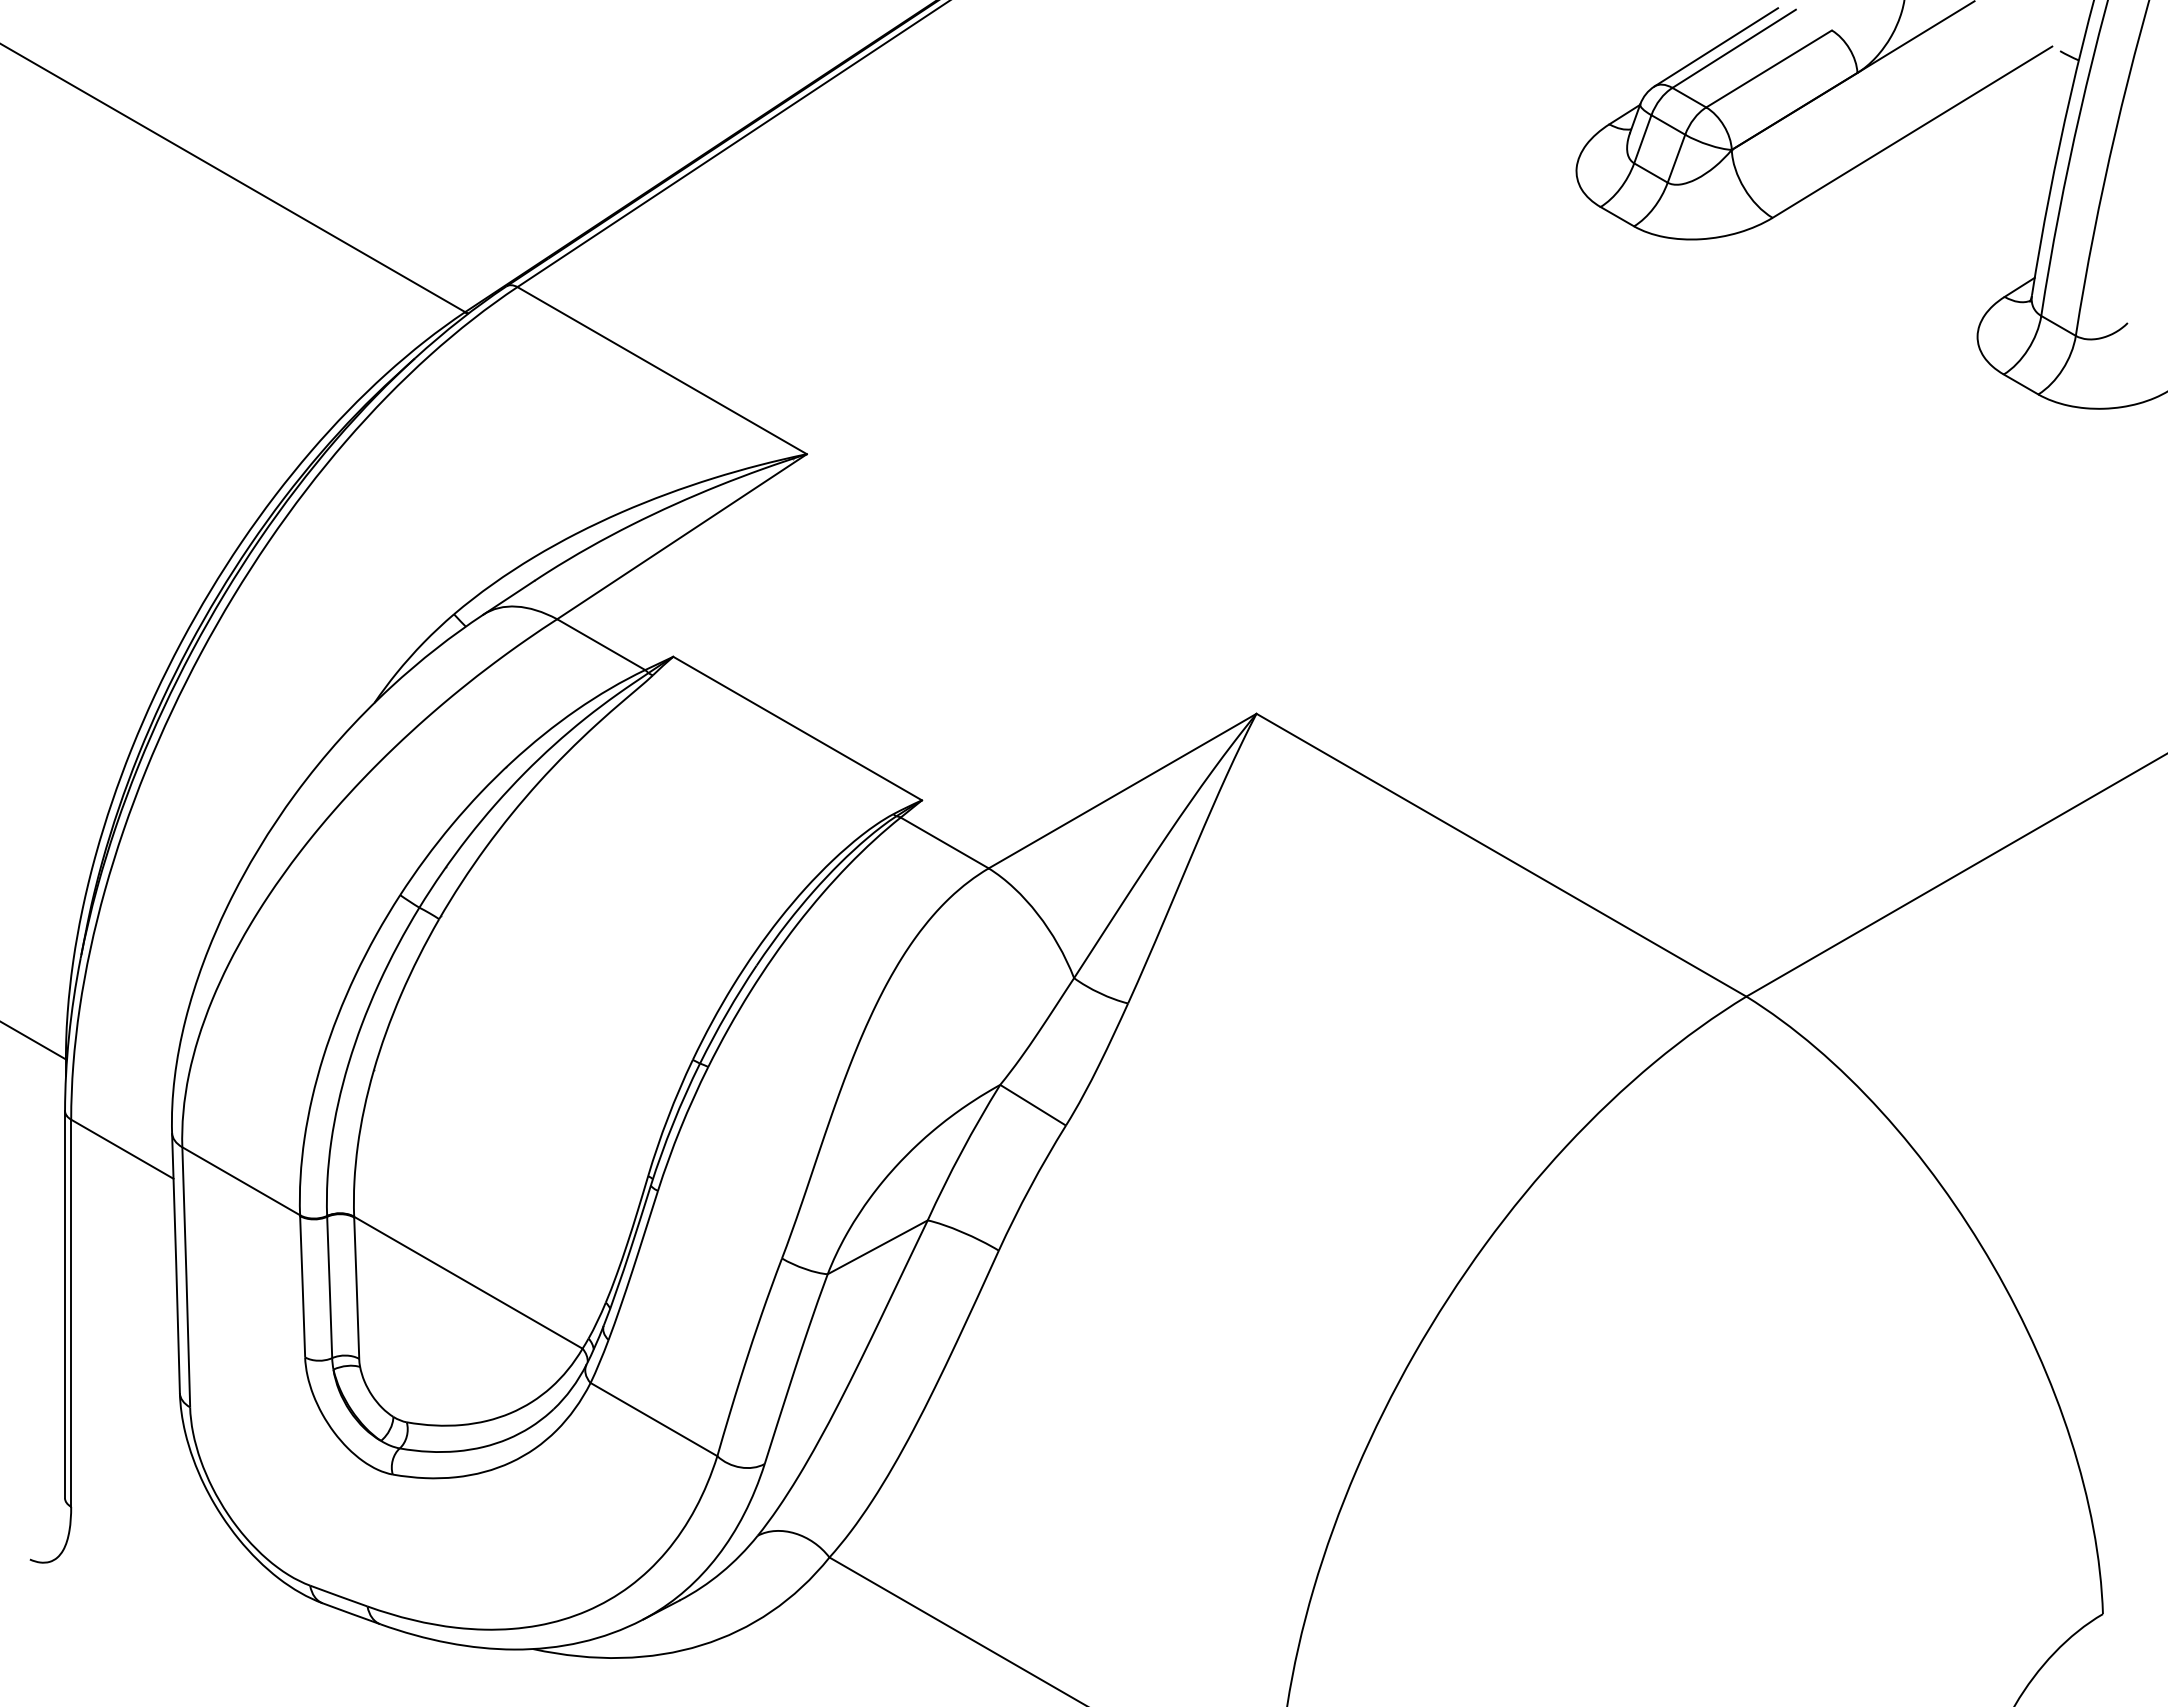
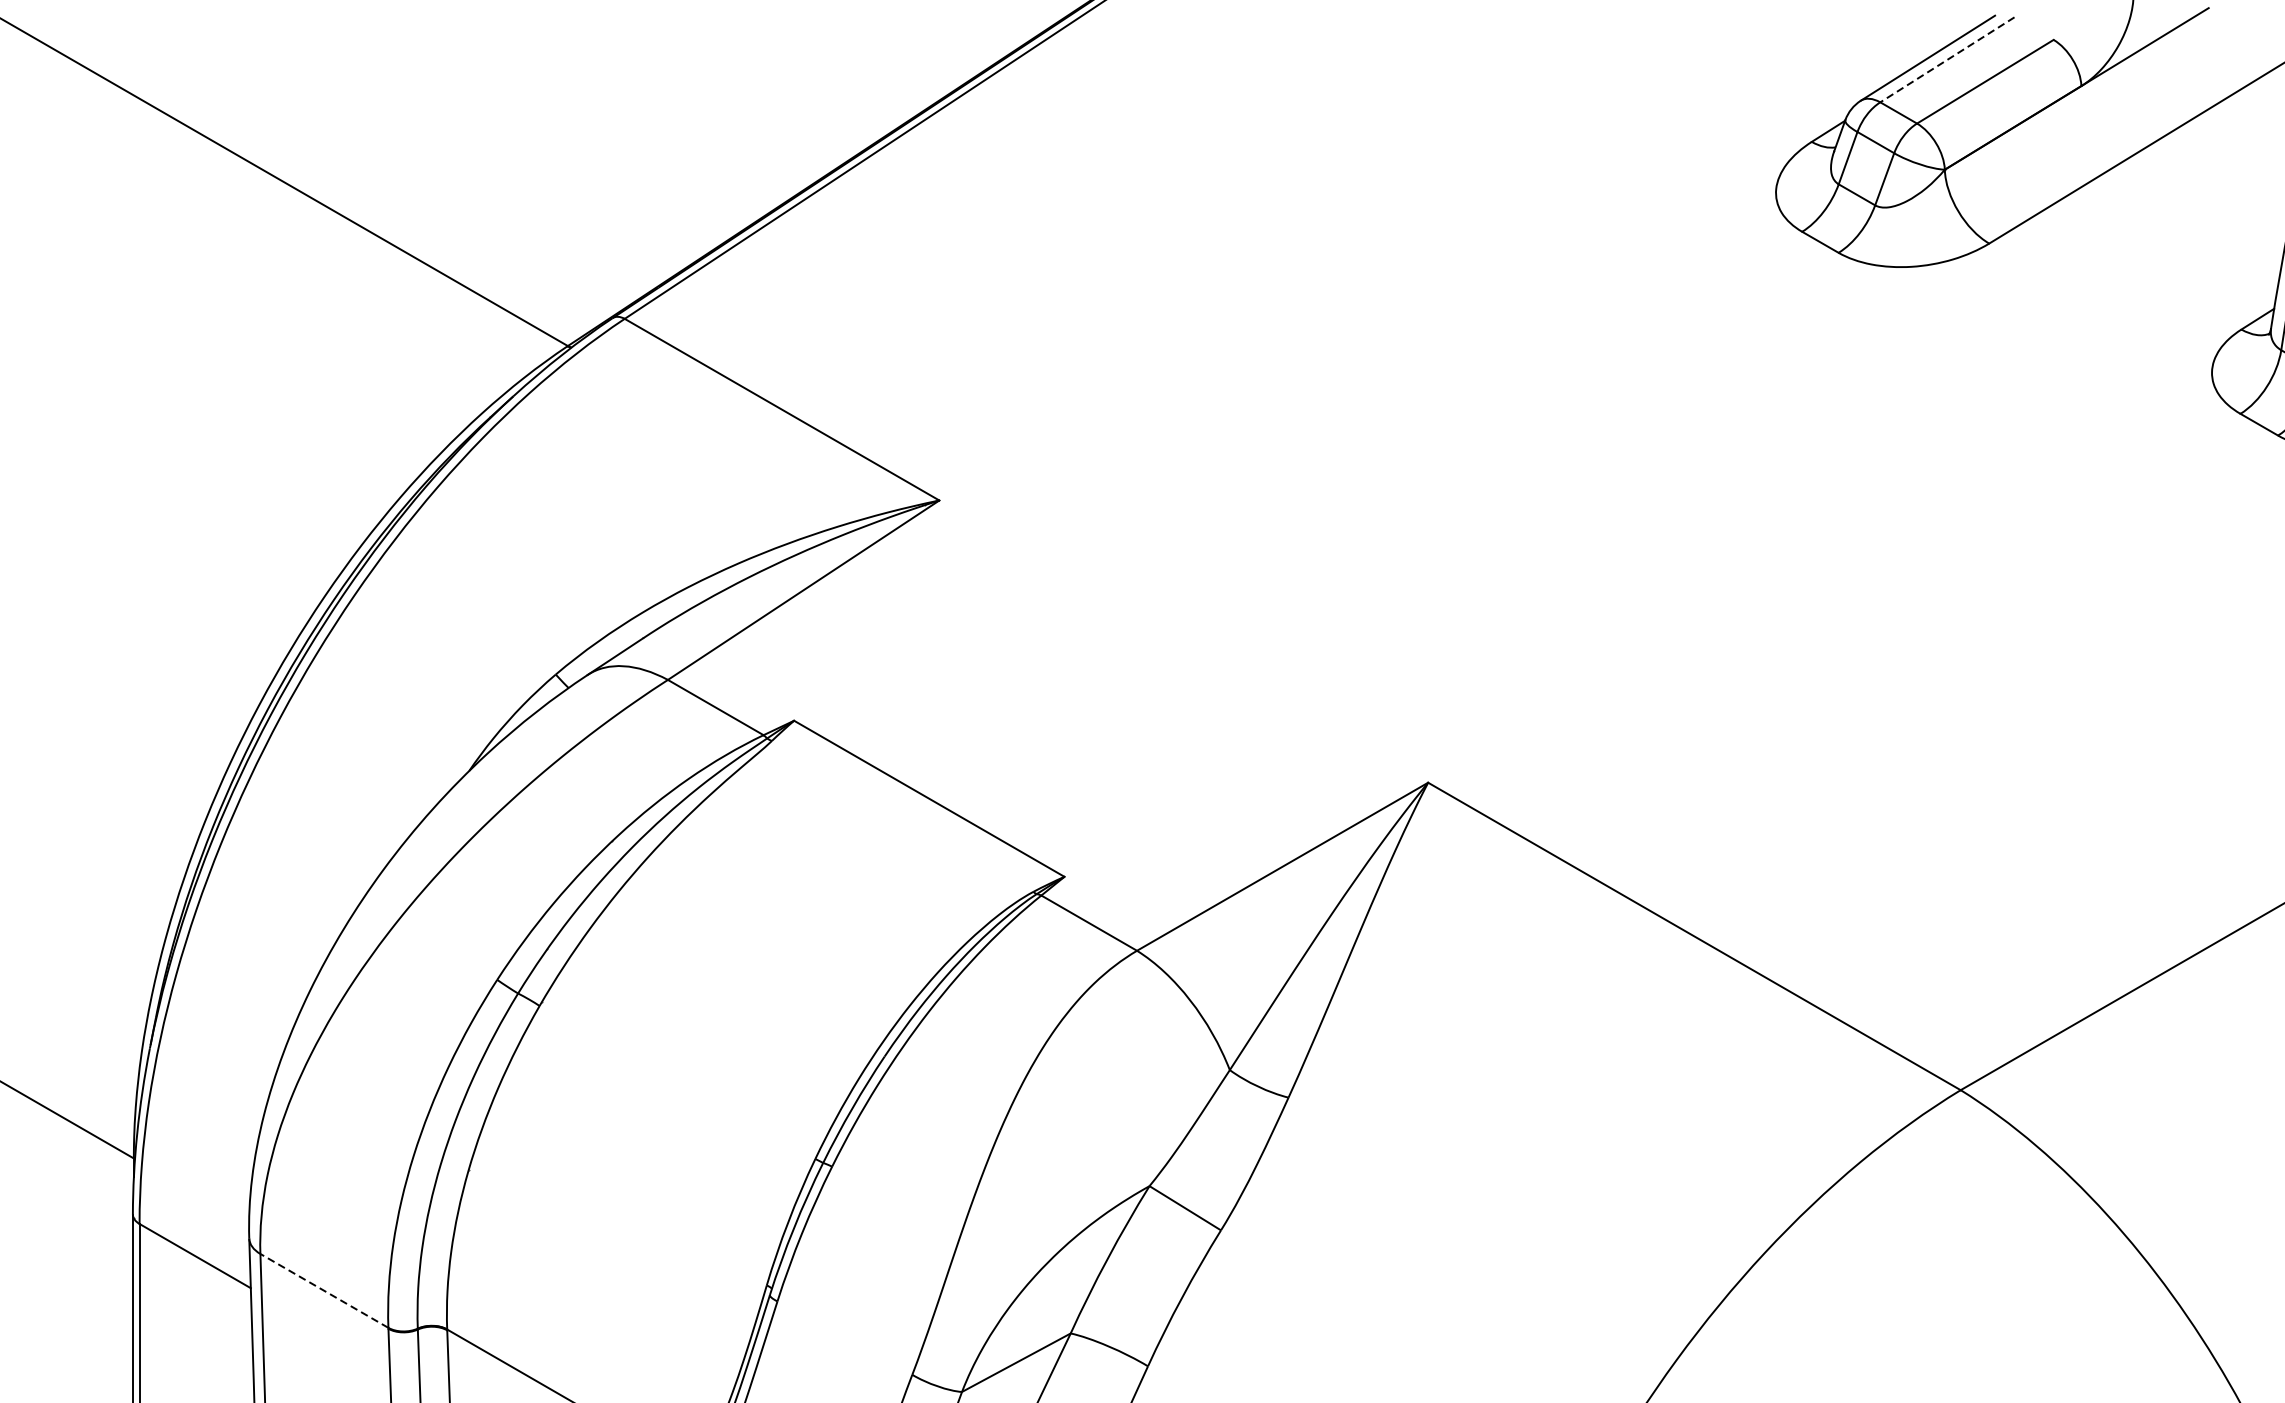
line: (1733, 49) -> (1946, 60), solid -> dashed
line: (241, 1181) -> (324, 1291), solid -> dashed

